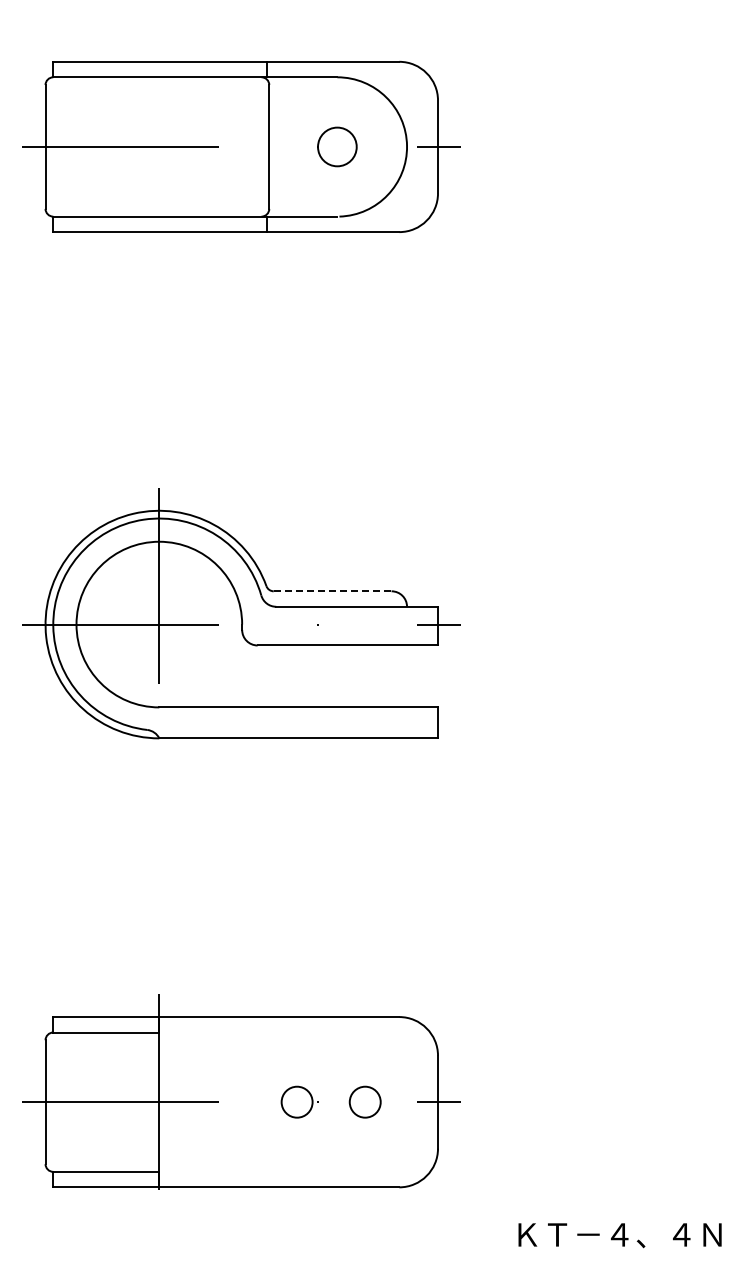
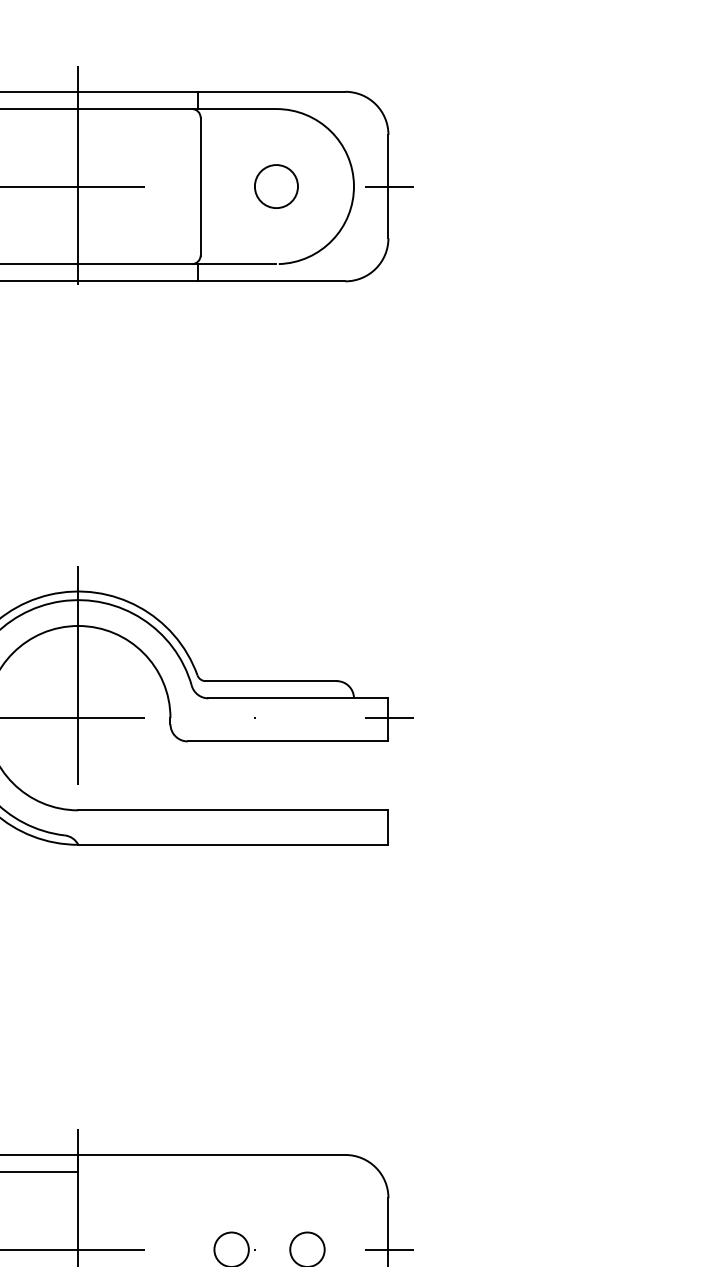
line: (159, 146) -> (78, 186), added
line: (332, 591) -> (271, 681), dashed -> solid

